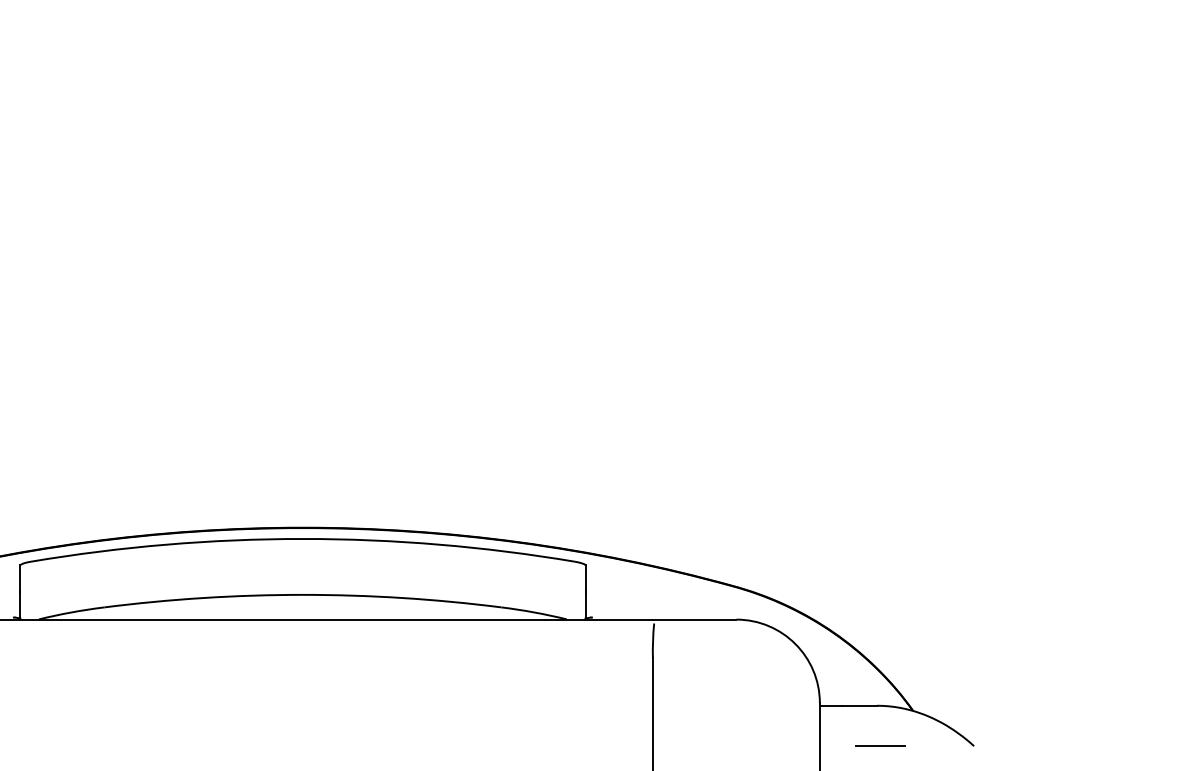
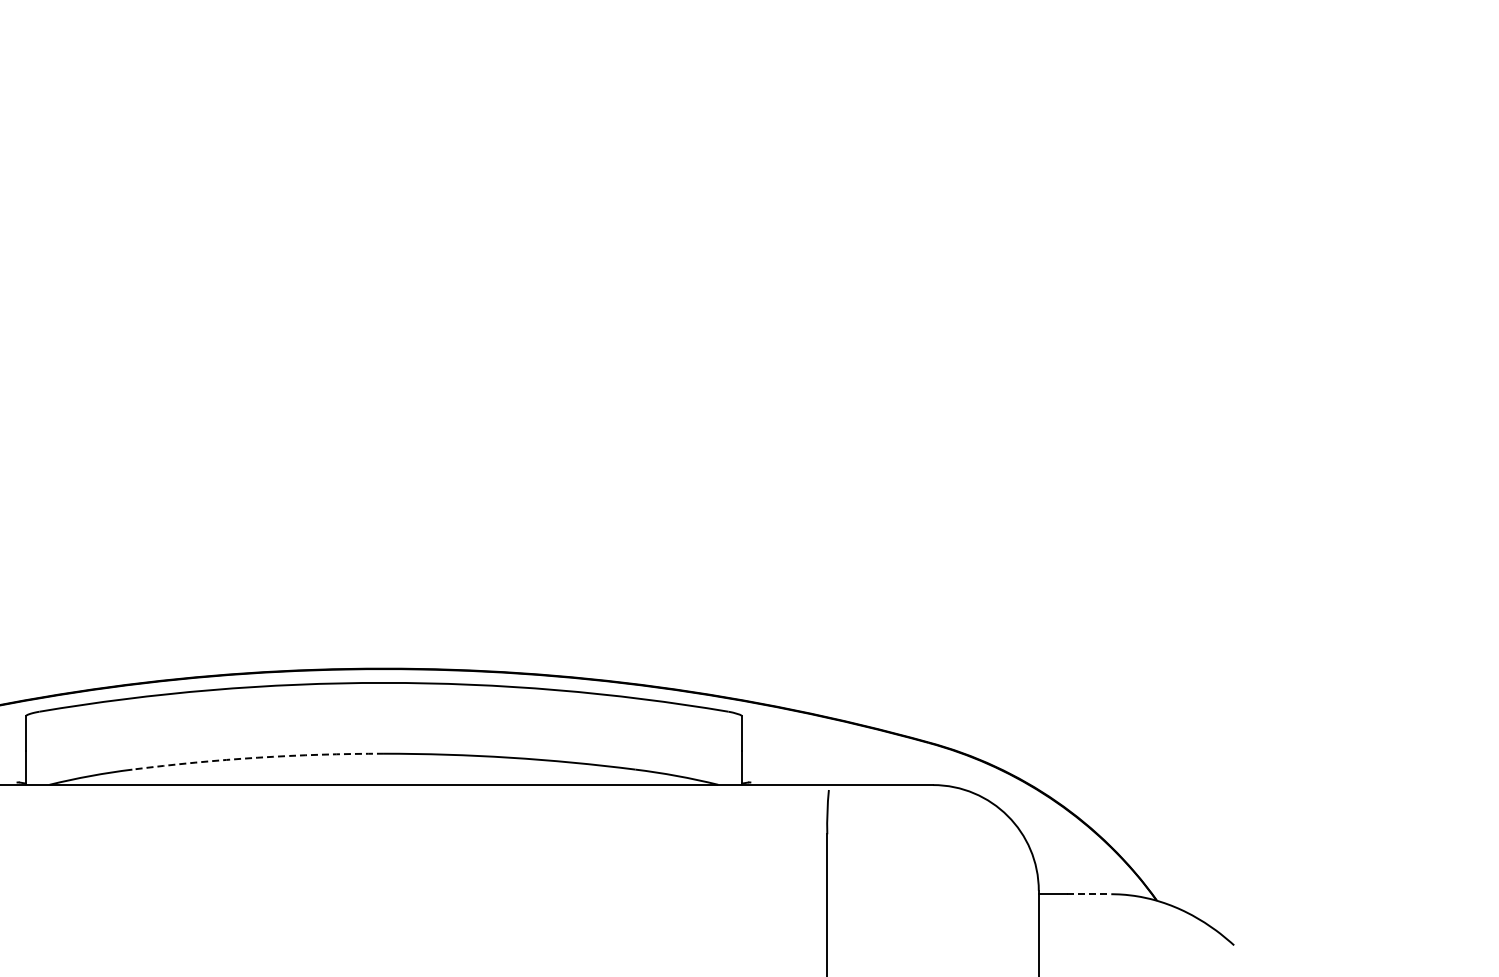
arc: (203, 597) -> (257, 757), solid -> dashed
line: (859, 705) -> (1089, 894), solid -> dashed
line: (880, 745) -> (1115, 944), removed

